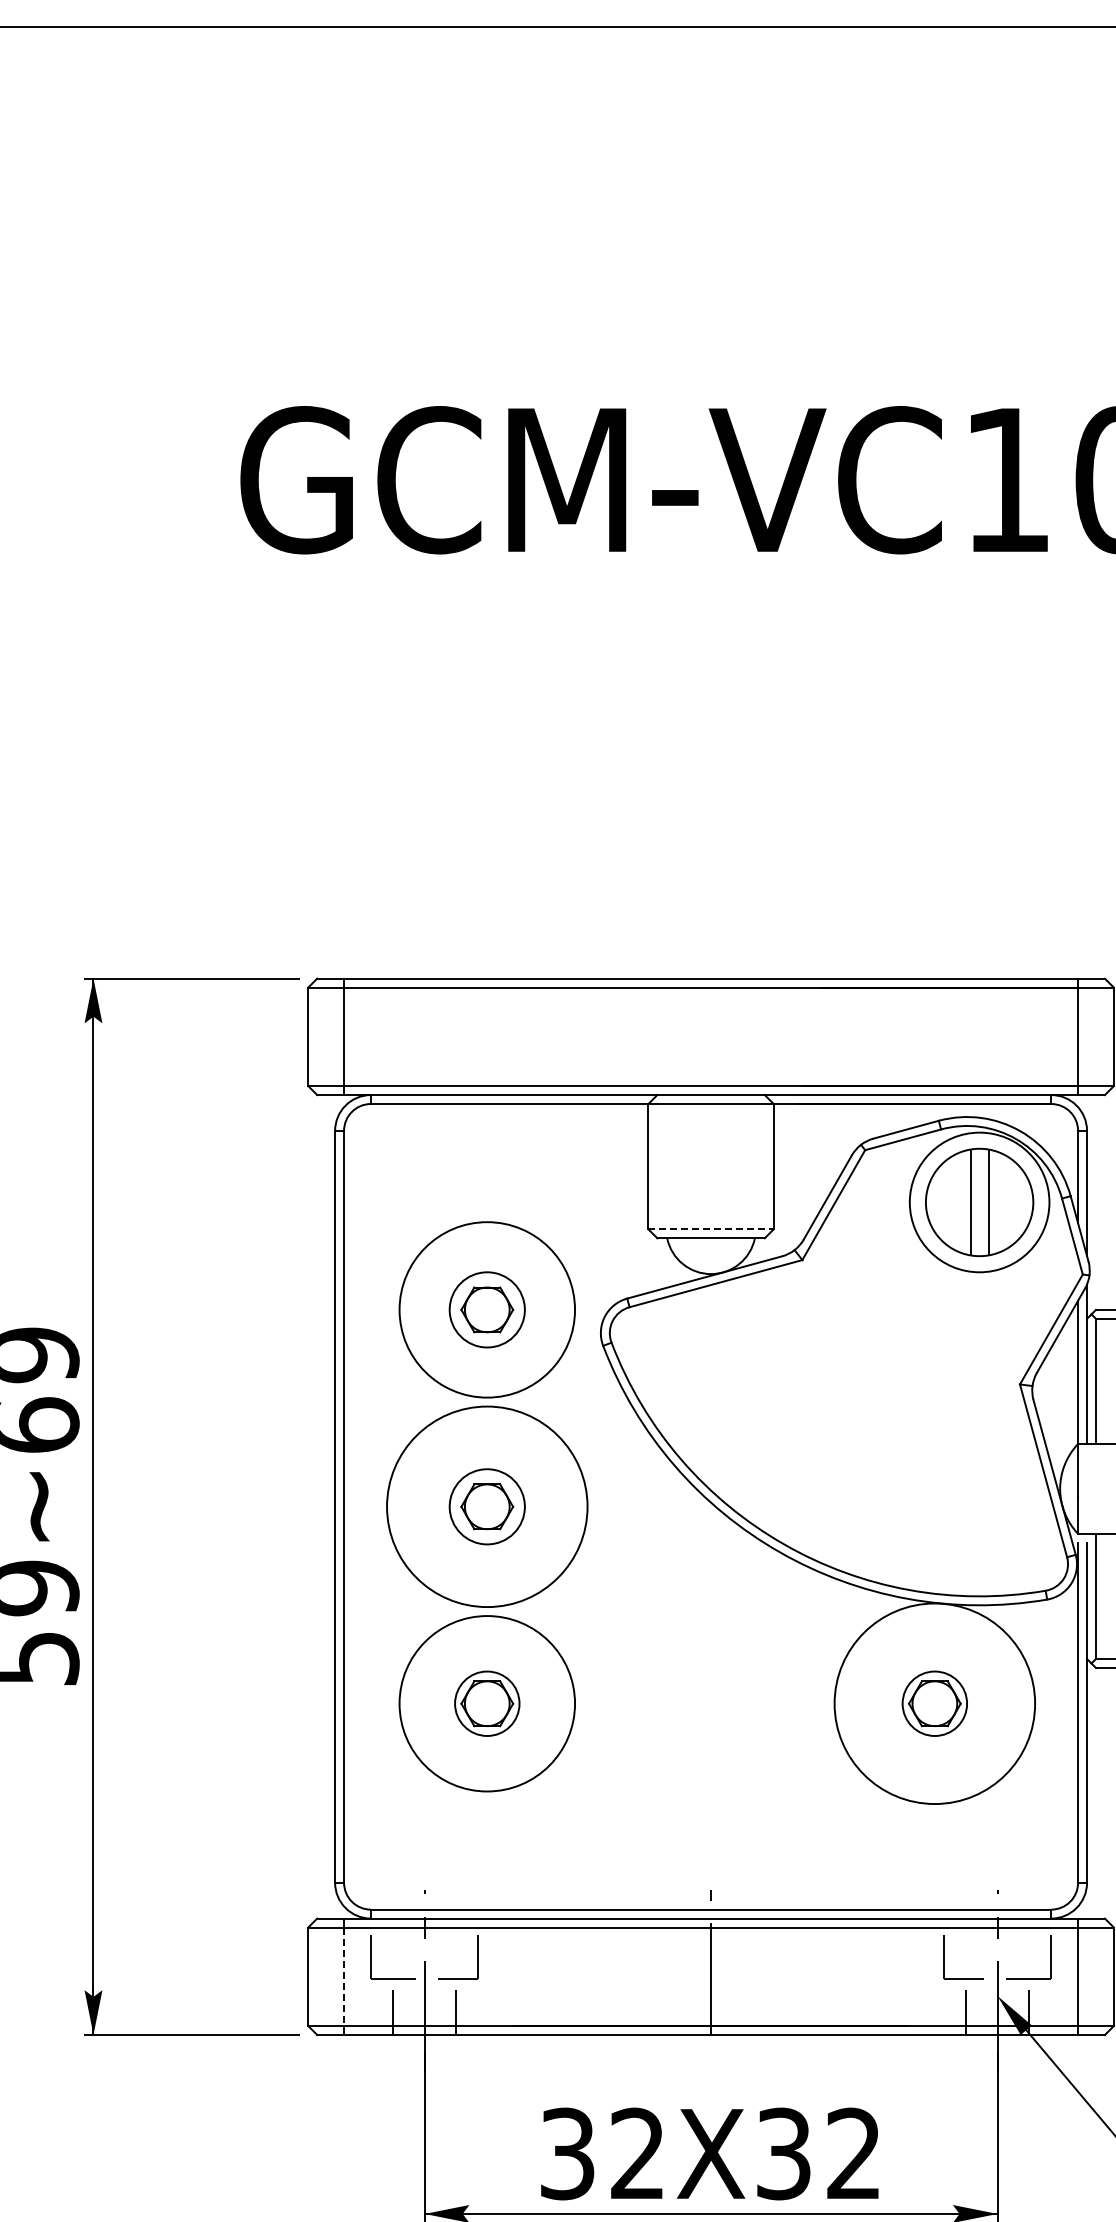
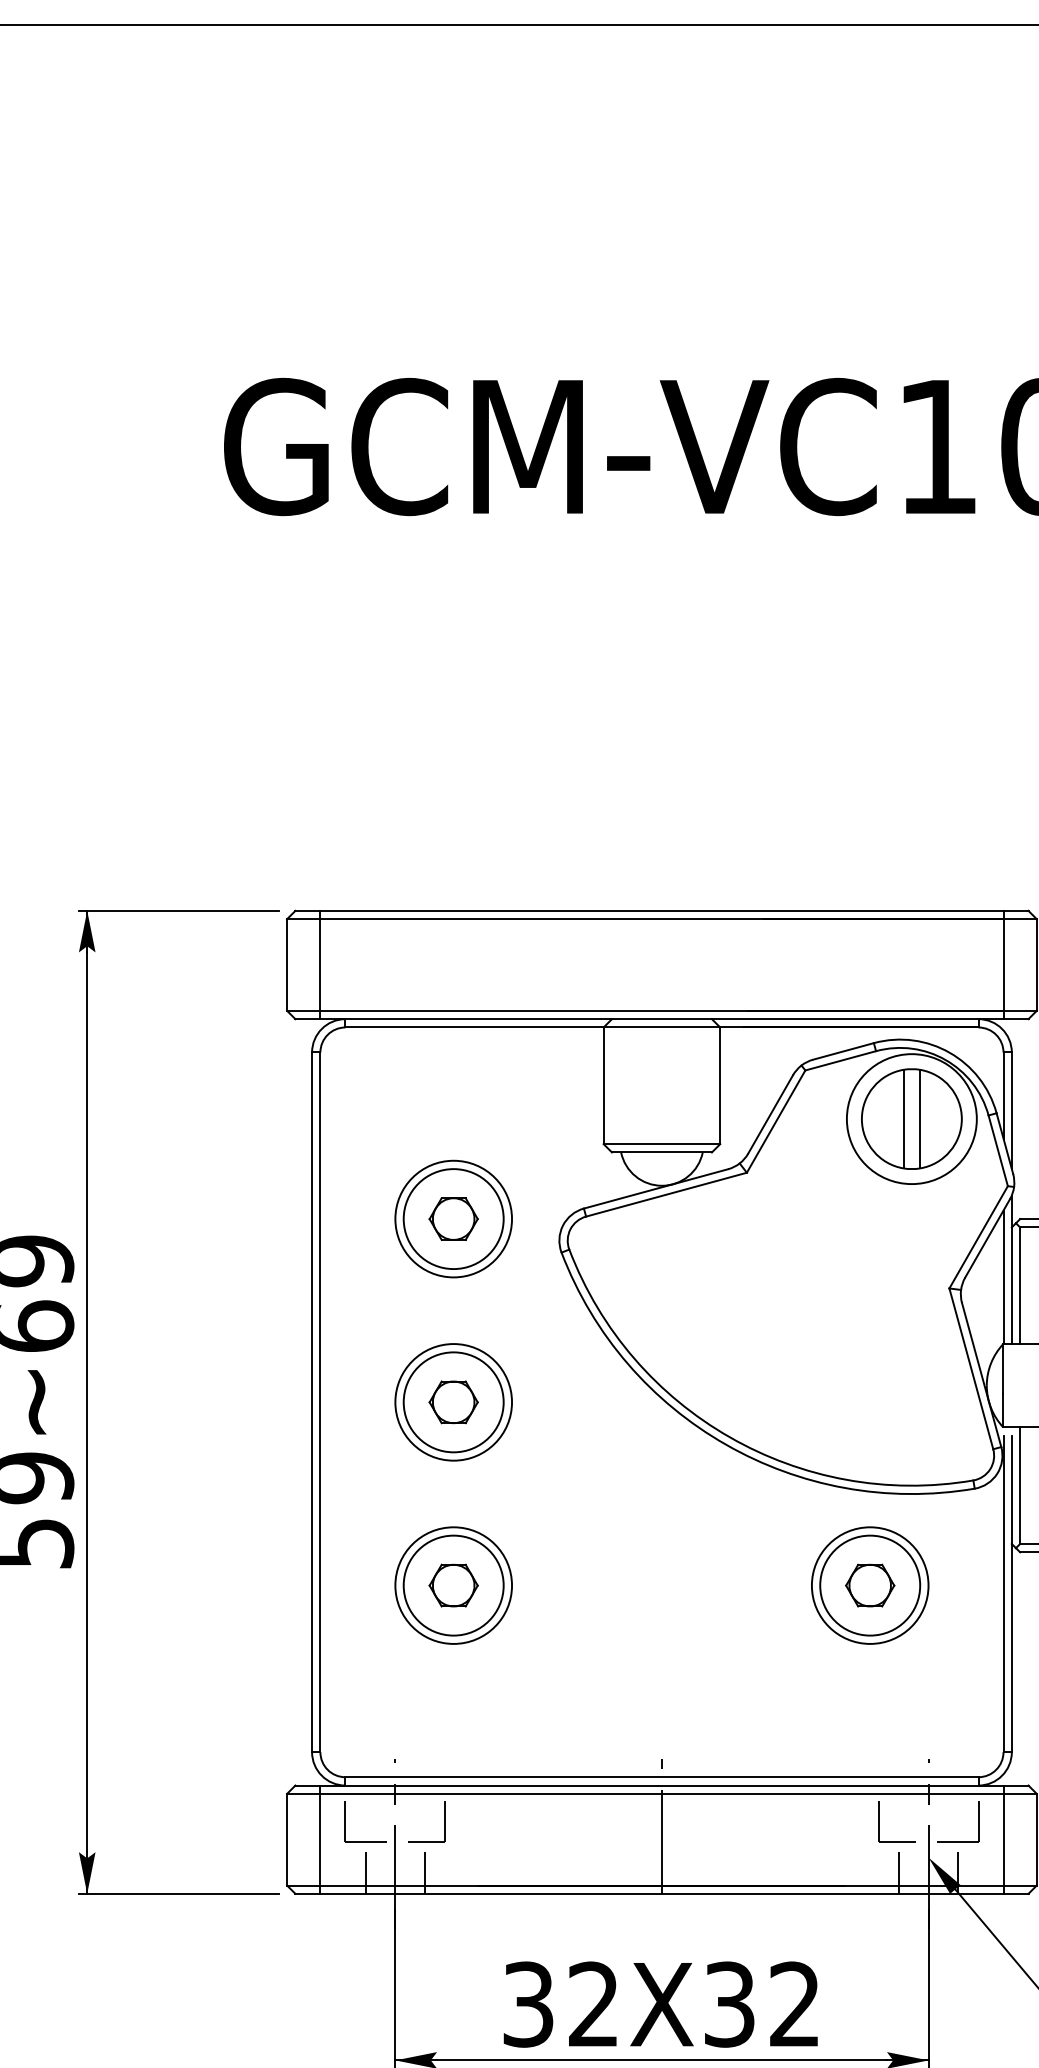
line: (711, 1229) -> (662, 1144), dashed -> solid
circle: (486, 1309) -> (452, 1218), size x0.71
circle: (487, 1309) -> (453, 1218), size x1.43
circle: (486, 1506) -> (452, 1402), size x0.62
circle: (487, 1506) -> (453, 1402), size x1.43
circle: (486, 1703) -> (452, 1585), size x0.71
circle: (487, 1703) -> (453, 1585), size x1.67
circle: (934, 1703) -> (869, 1585), size x0.62
circle: (934, 1703) -> (869, 1585), size x1.67
line: (344, 1977) -> (320, 1840), dashed -> solid

